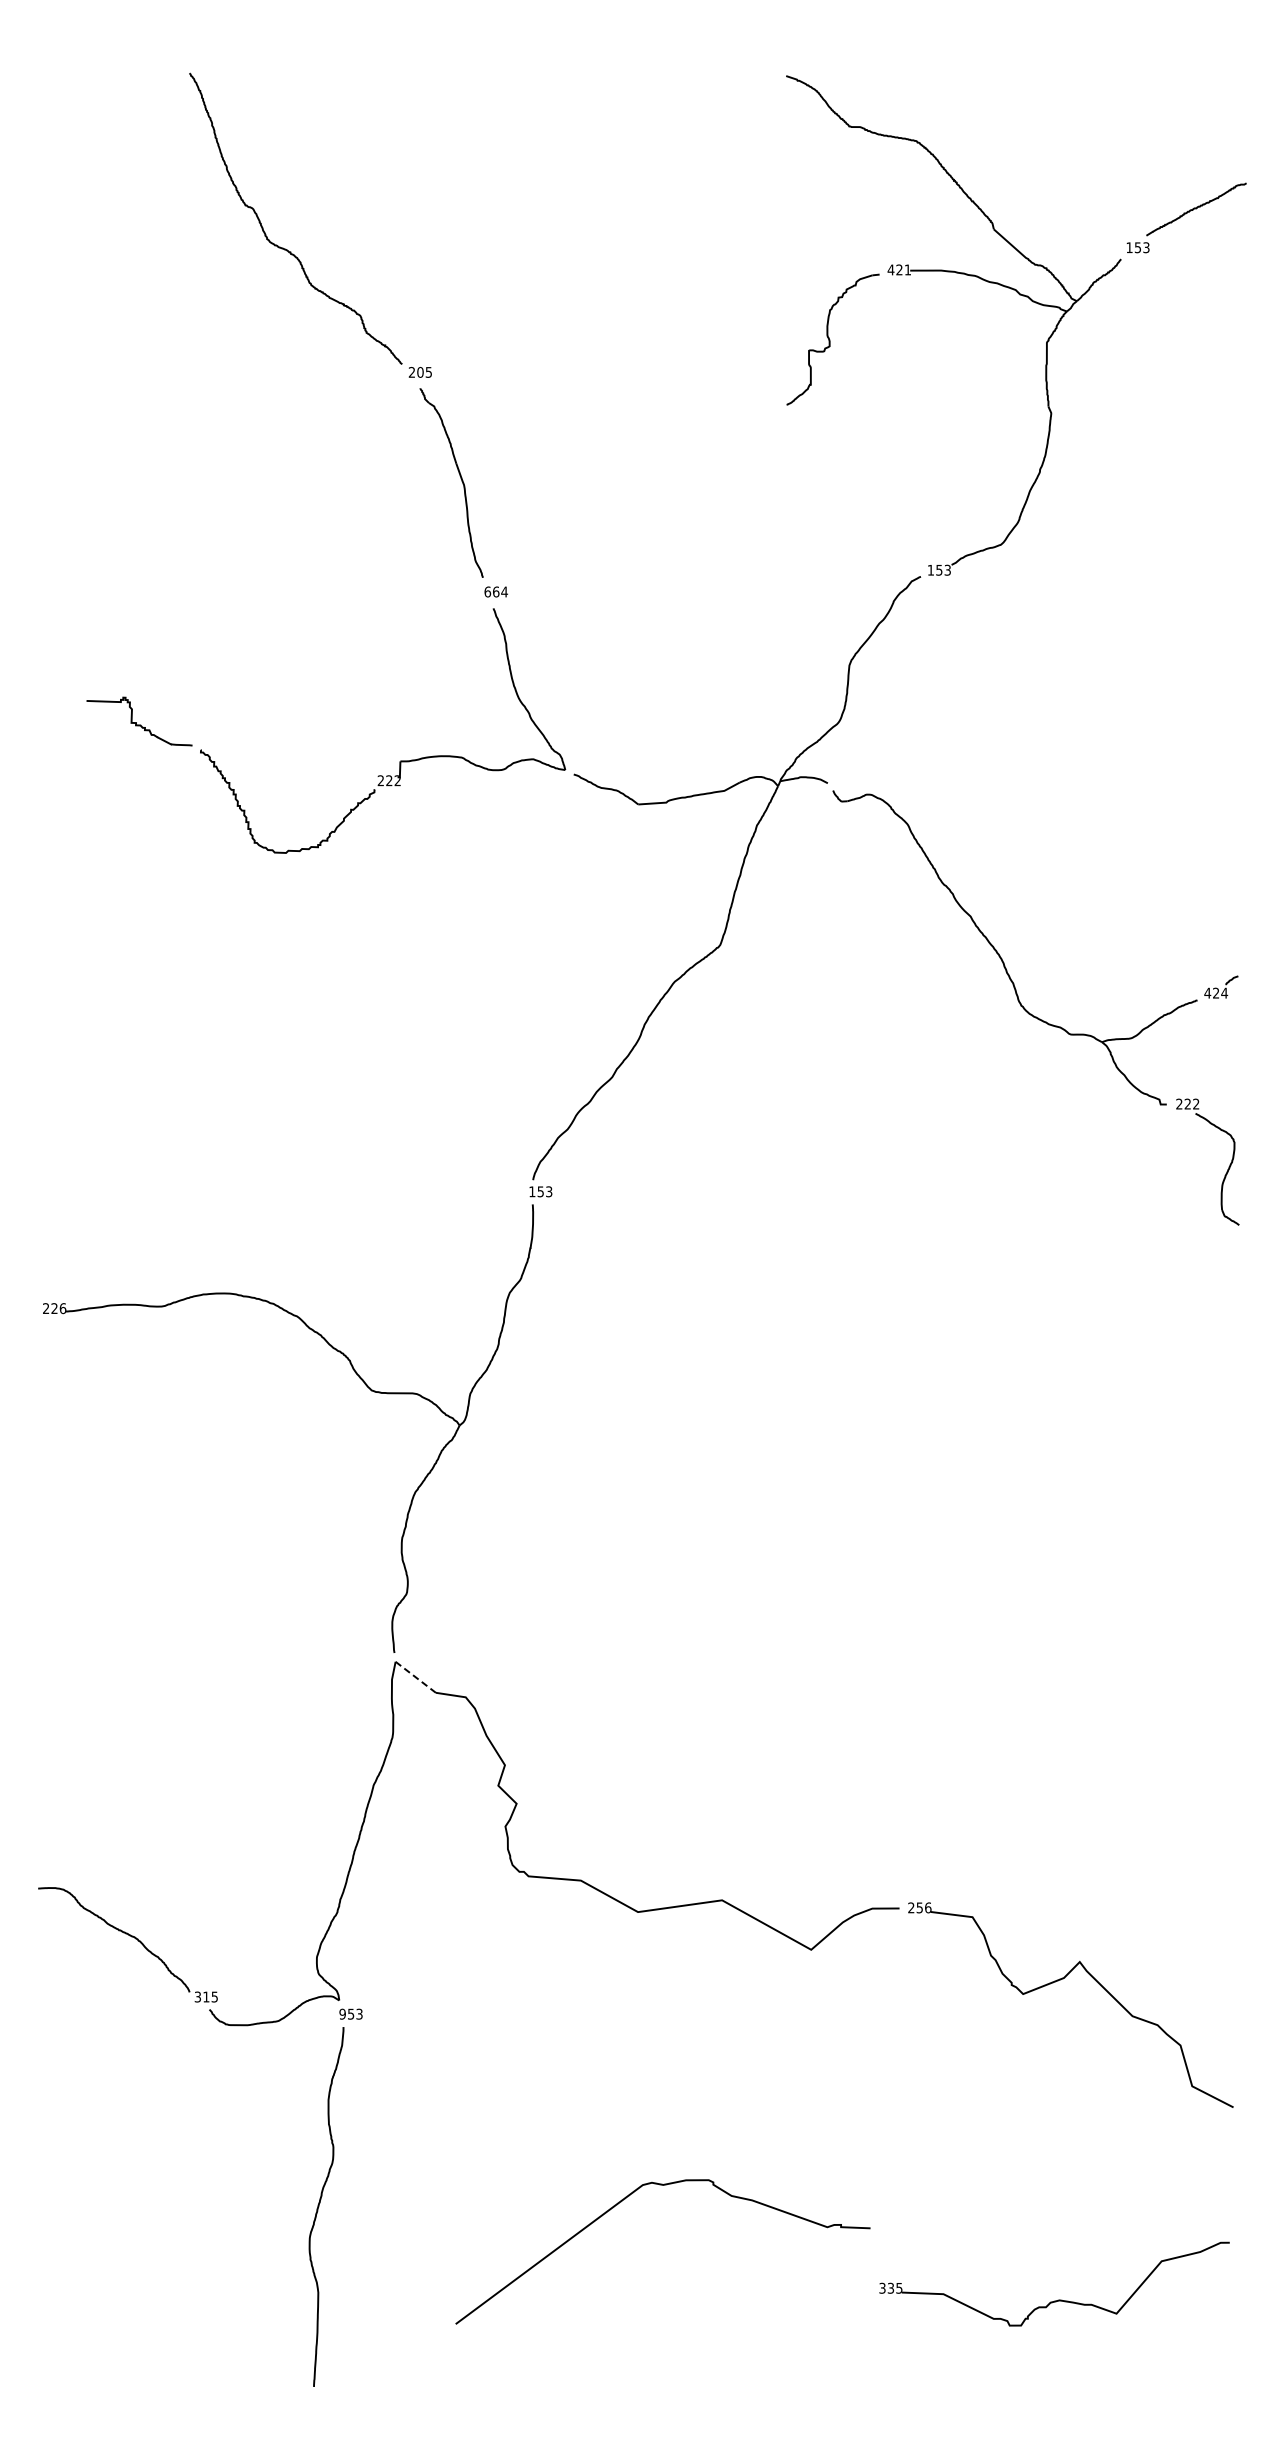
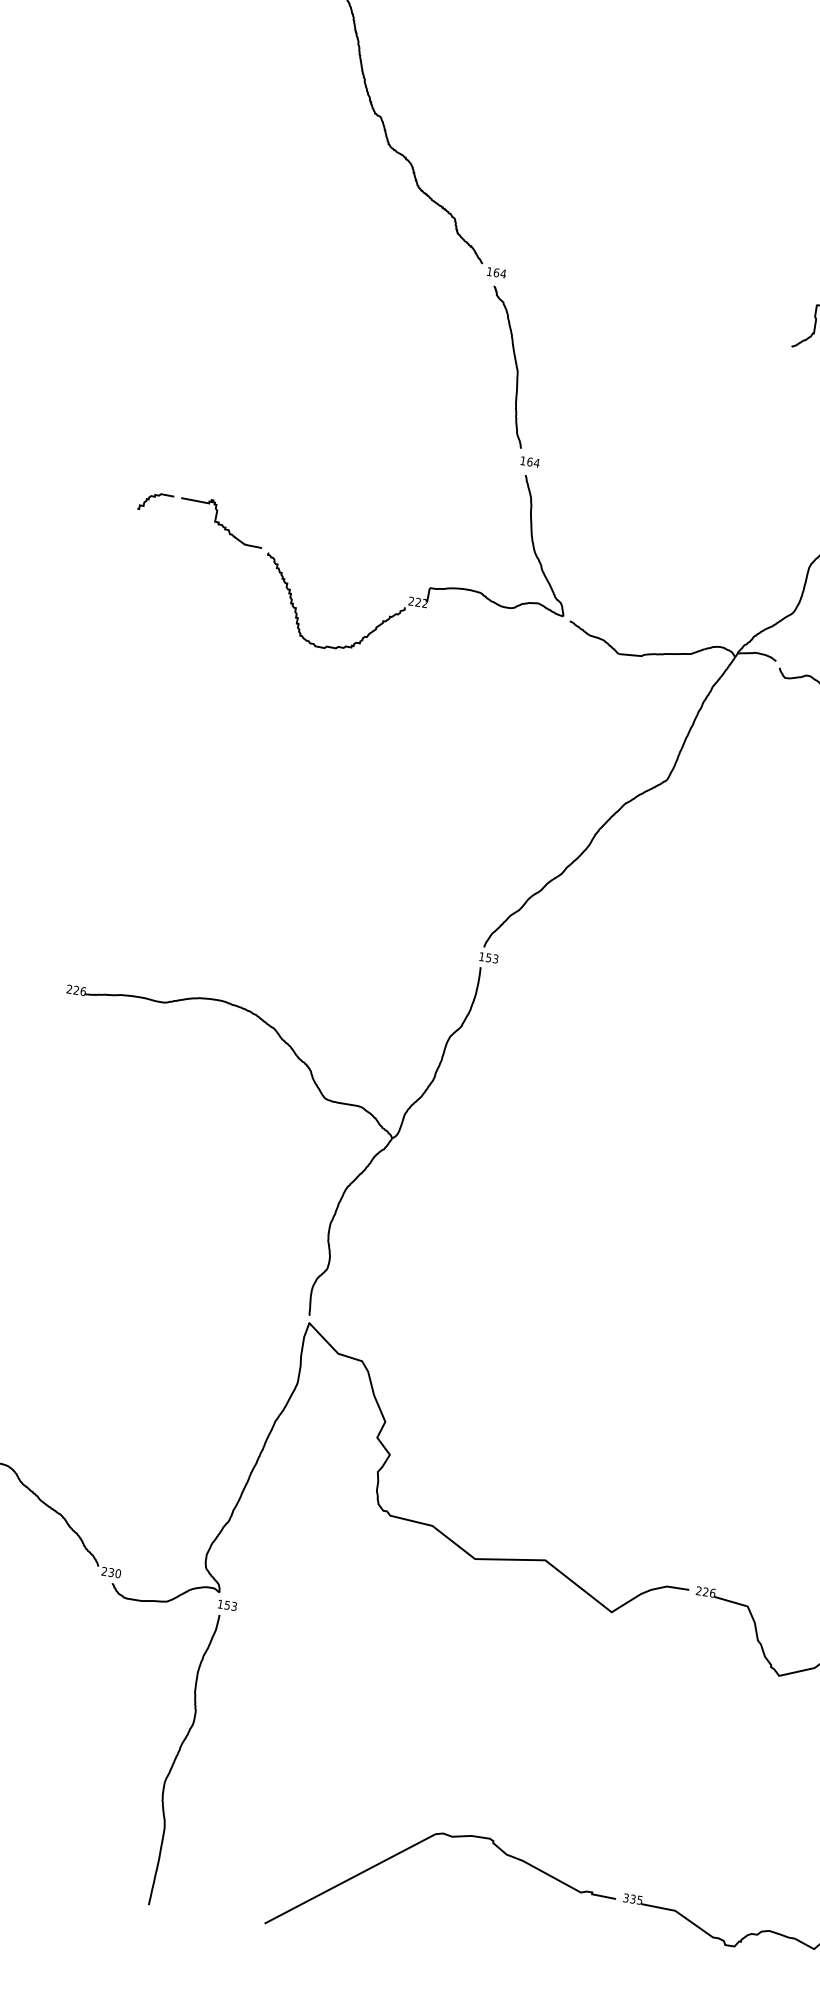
text: (420, 371) -> (496, 272), 205 -> 164
text: (487, 591) -> (522, 460), 664 -> 164
curve: (55, 705) -> (155, 497), added
line: (416, 1677) -> (324, 1338), dashed -> solid
text: (919, 1907) -> (705, 1591), 256 -> 226
text: (206, 1996) -> (111, 1572), 315 -> 230
text: (342, 2013) -> (220, 1603), 953 -> 153
curve: (625, 2199) -> (419, 1843), moved

